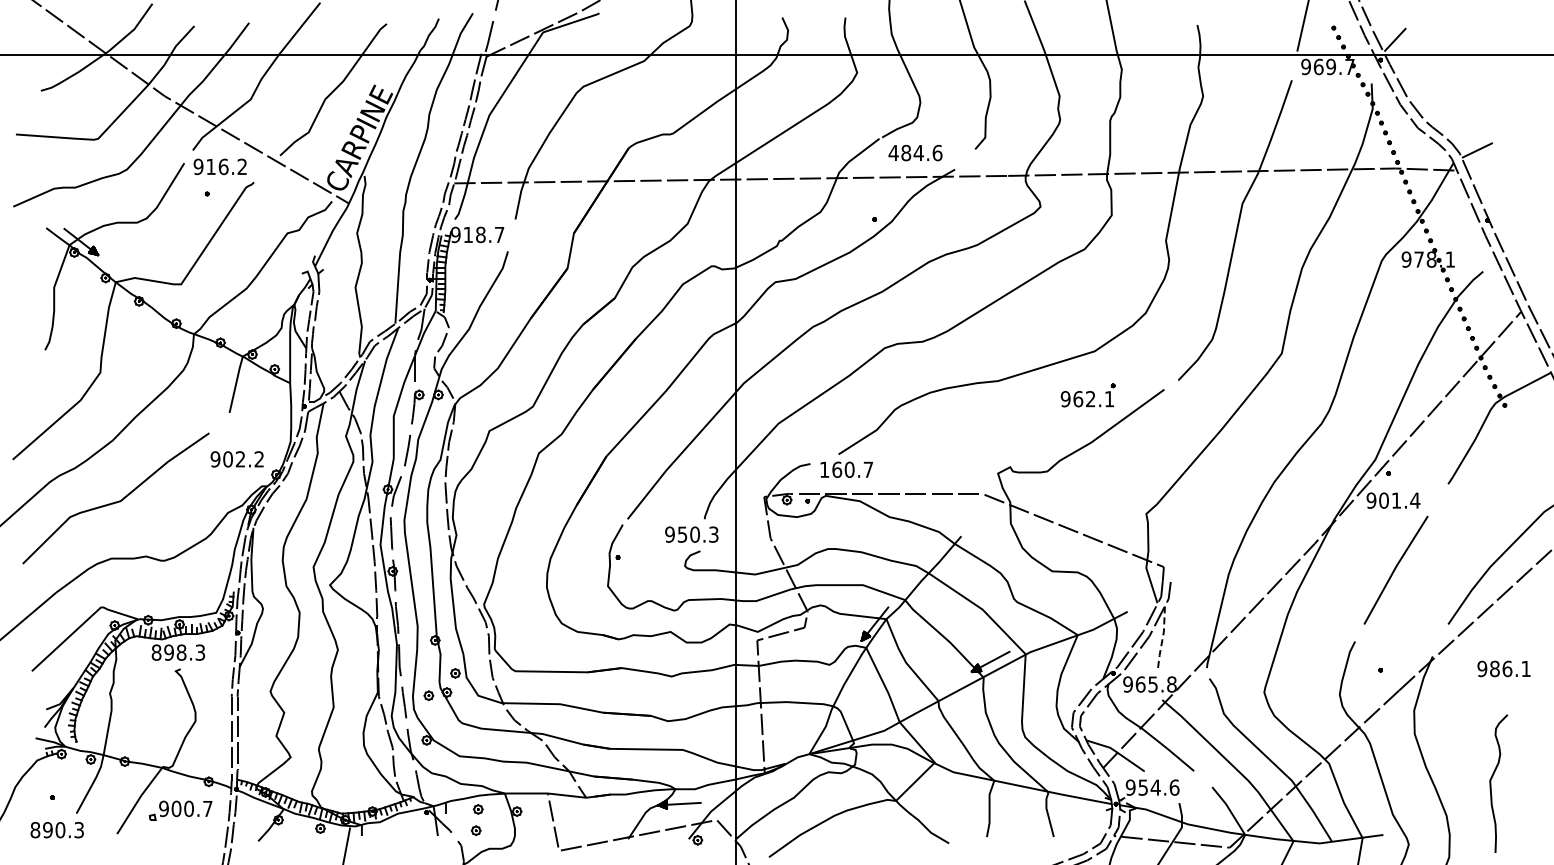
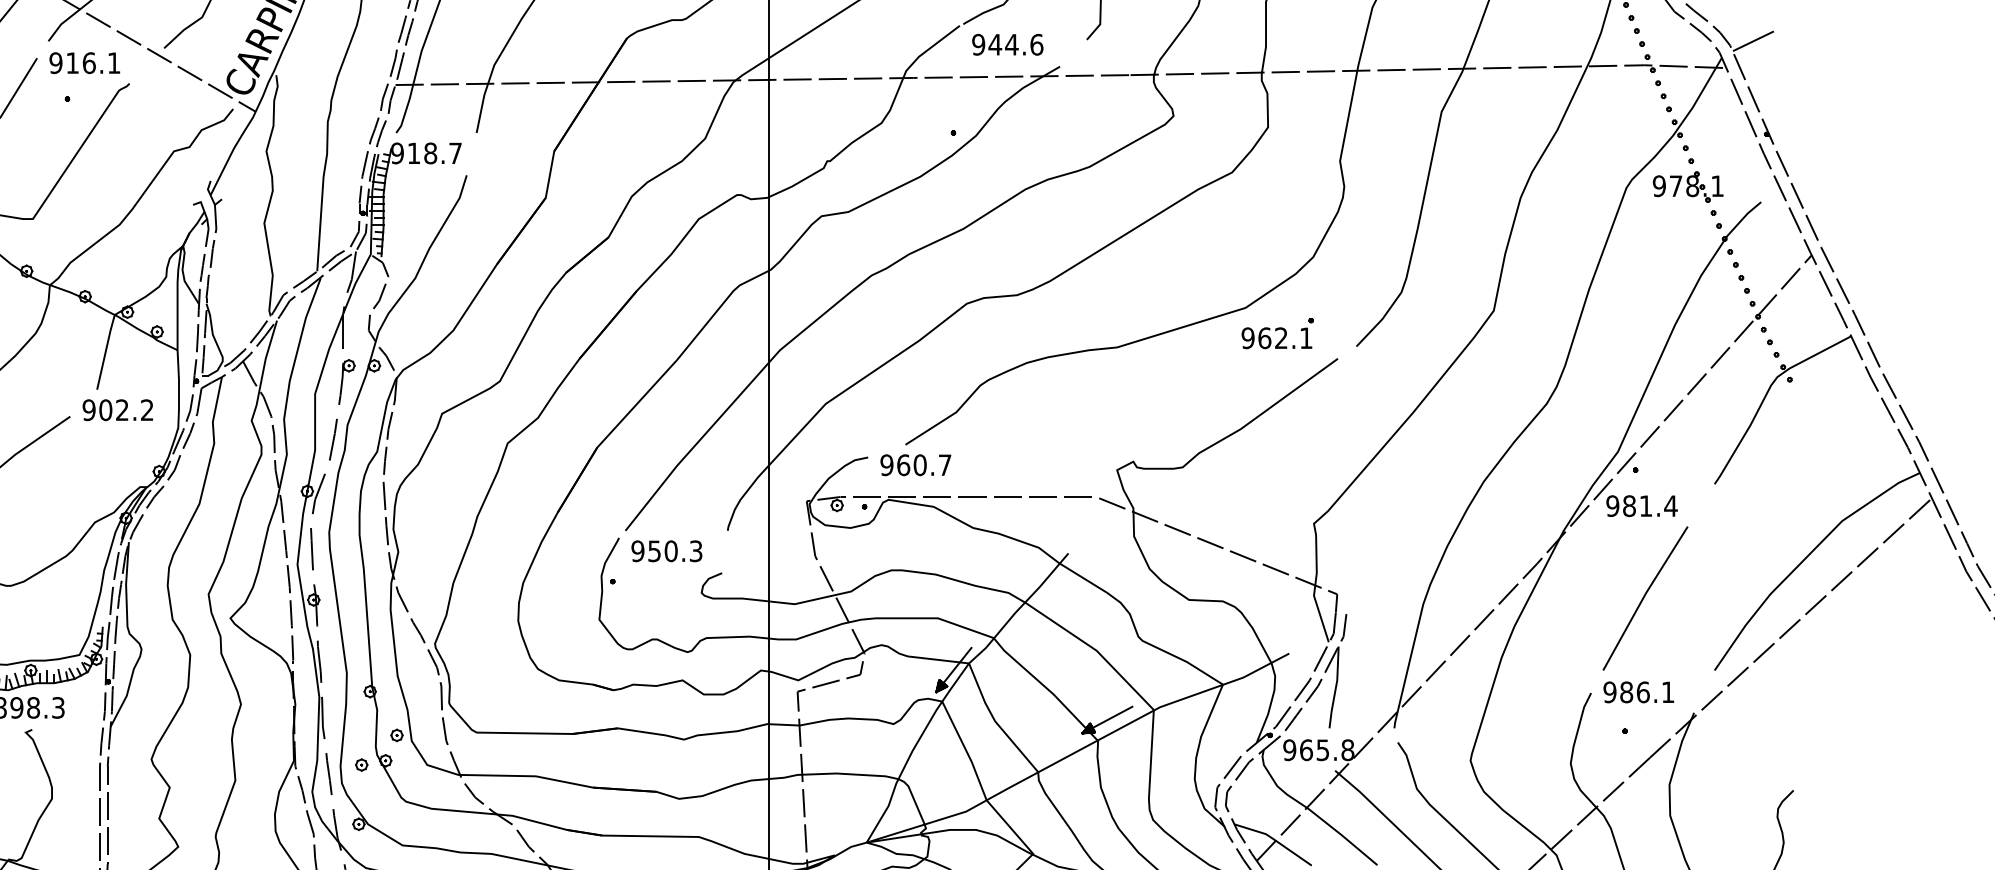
text: (899, 152) -> (986, 44), 484.6 -> 944.6
text: (241, 166) -> (112, 62), 916.2 -> 916.1
part: (1087, 395) -> (1277, 333), moved
text: (236, 459) -> (116, 410), moved
text: (824, 469) -> (886, 464), 160.7 -> 960.7
text: (1383, 500) -> (1628, 505), 901.4 -> 981.4
text: (691, 534) -> (666, 551), moved
line: (1162, 637) -> (1335, 687), dashed -> solid
text: (1503, 668) -> (1638, 691), moved

